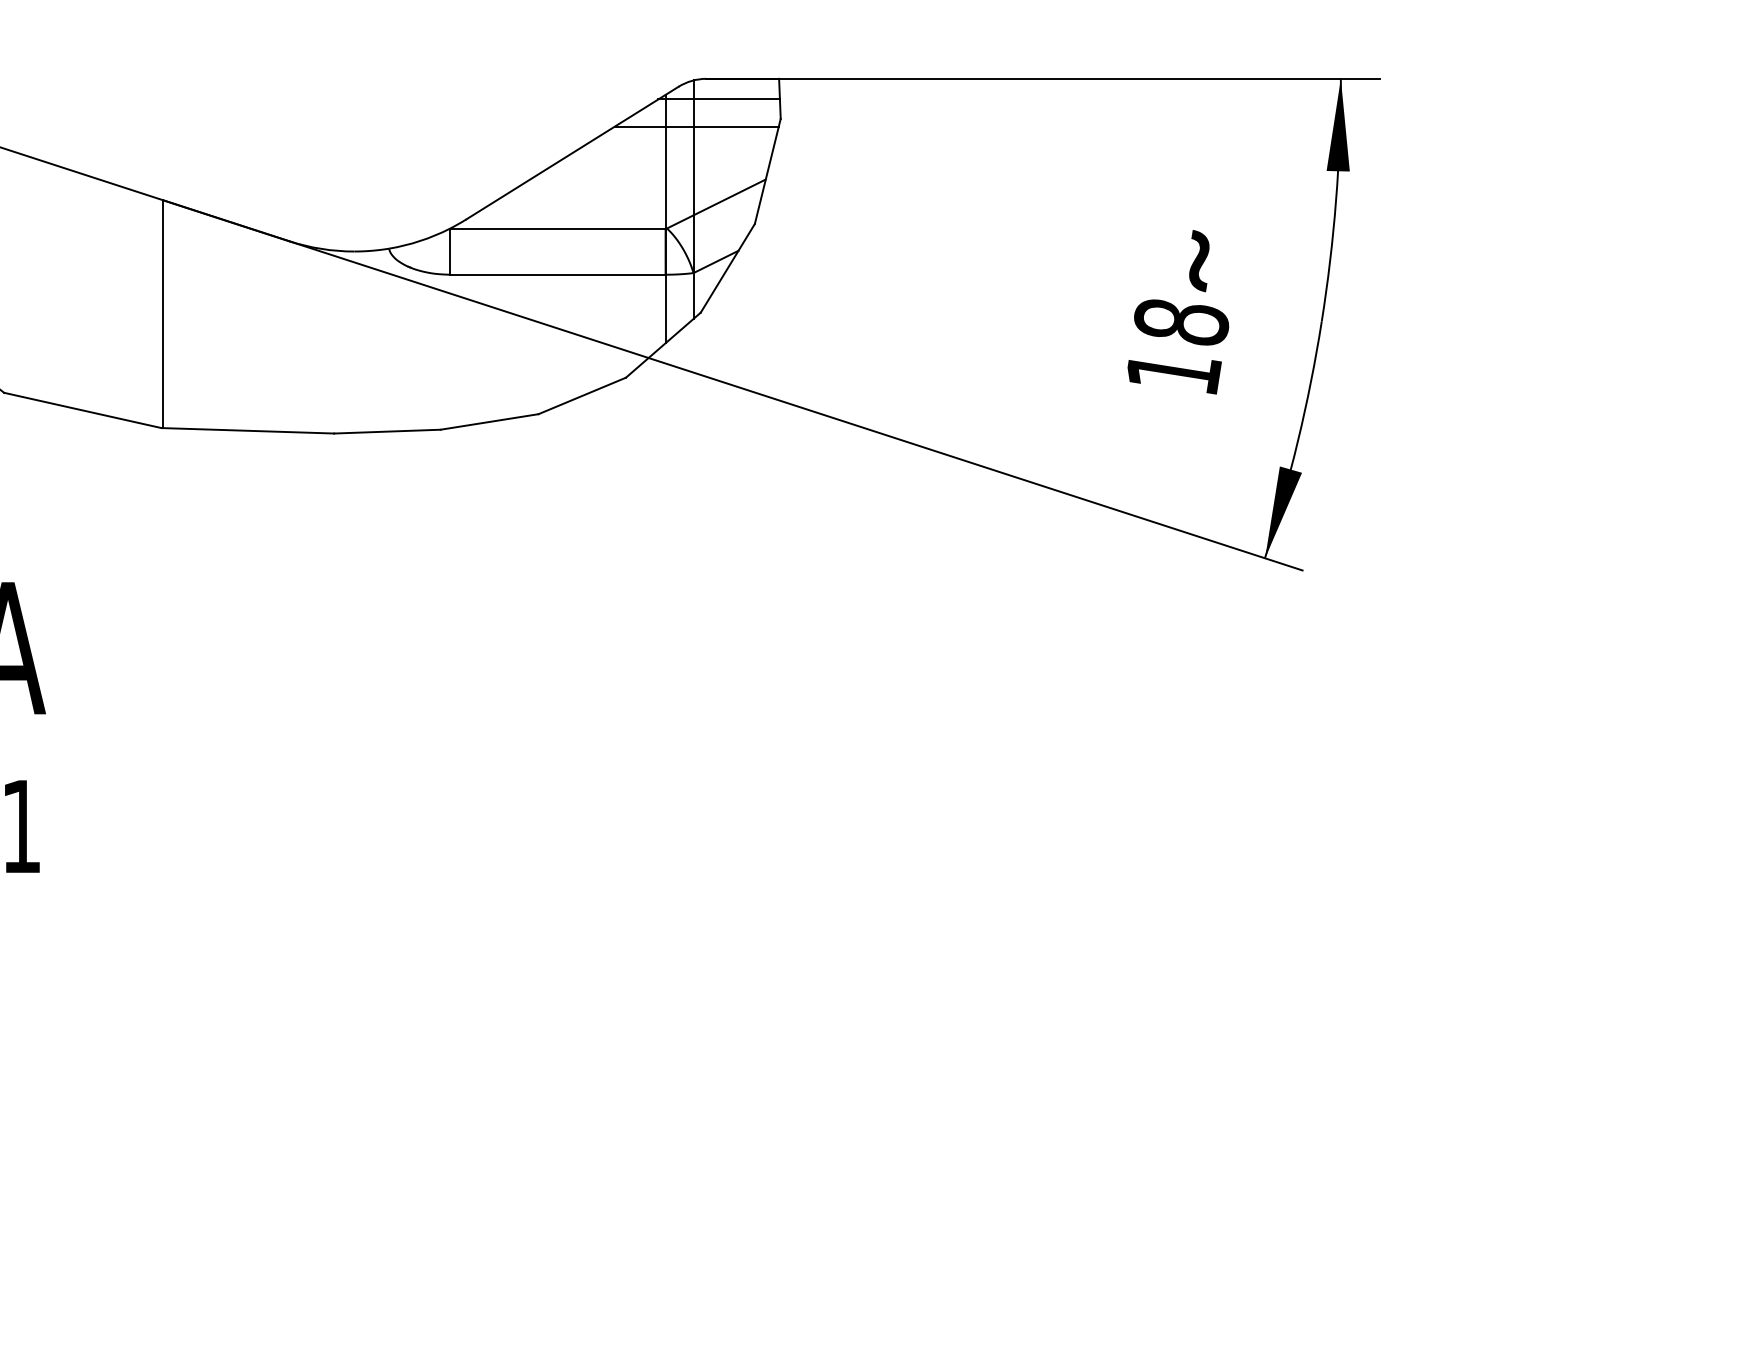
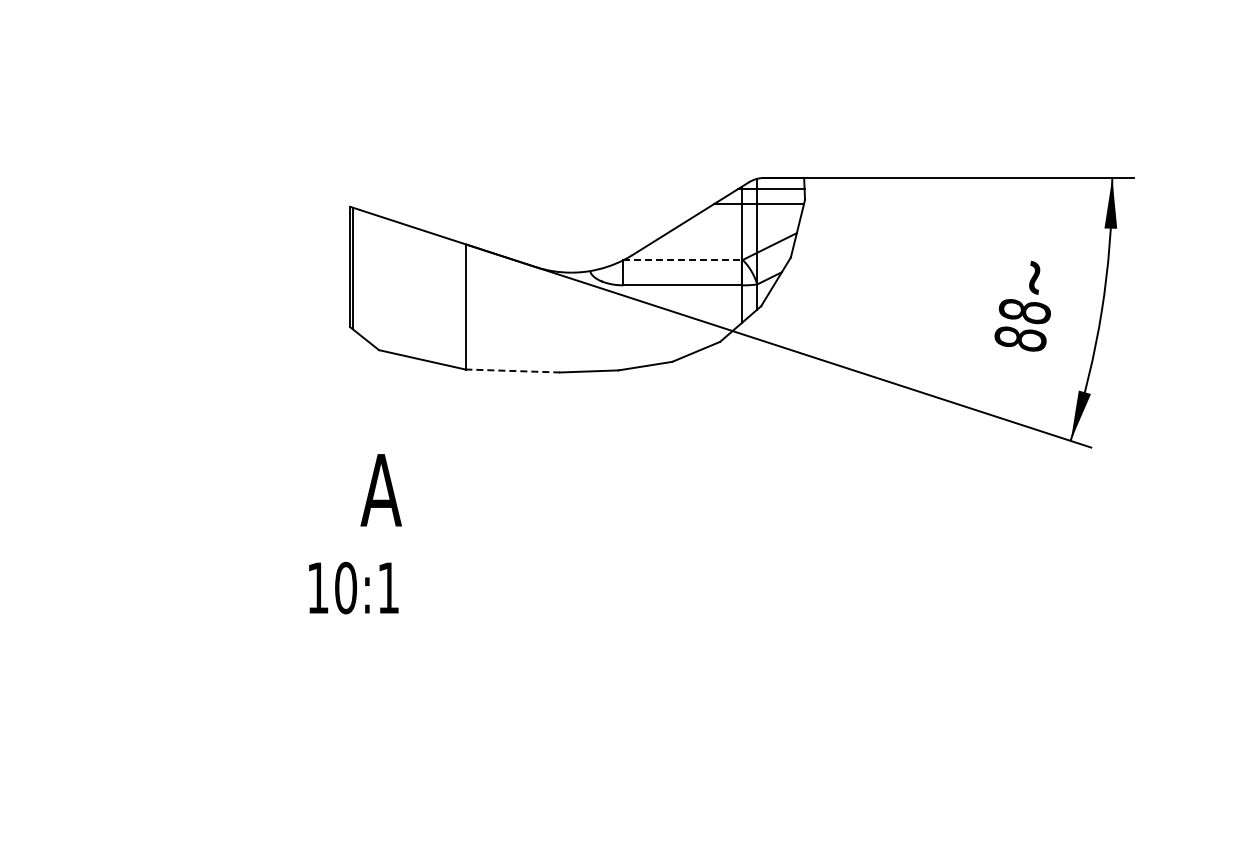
line: (559, 229) -> (683, 260), solid -> dashed
text: (1173, 371) -> (1020, 338), 18 -> 88
line: (249, 431) -> (513, 371), solid -> dashed

